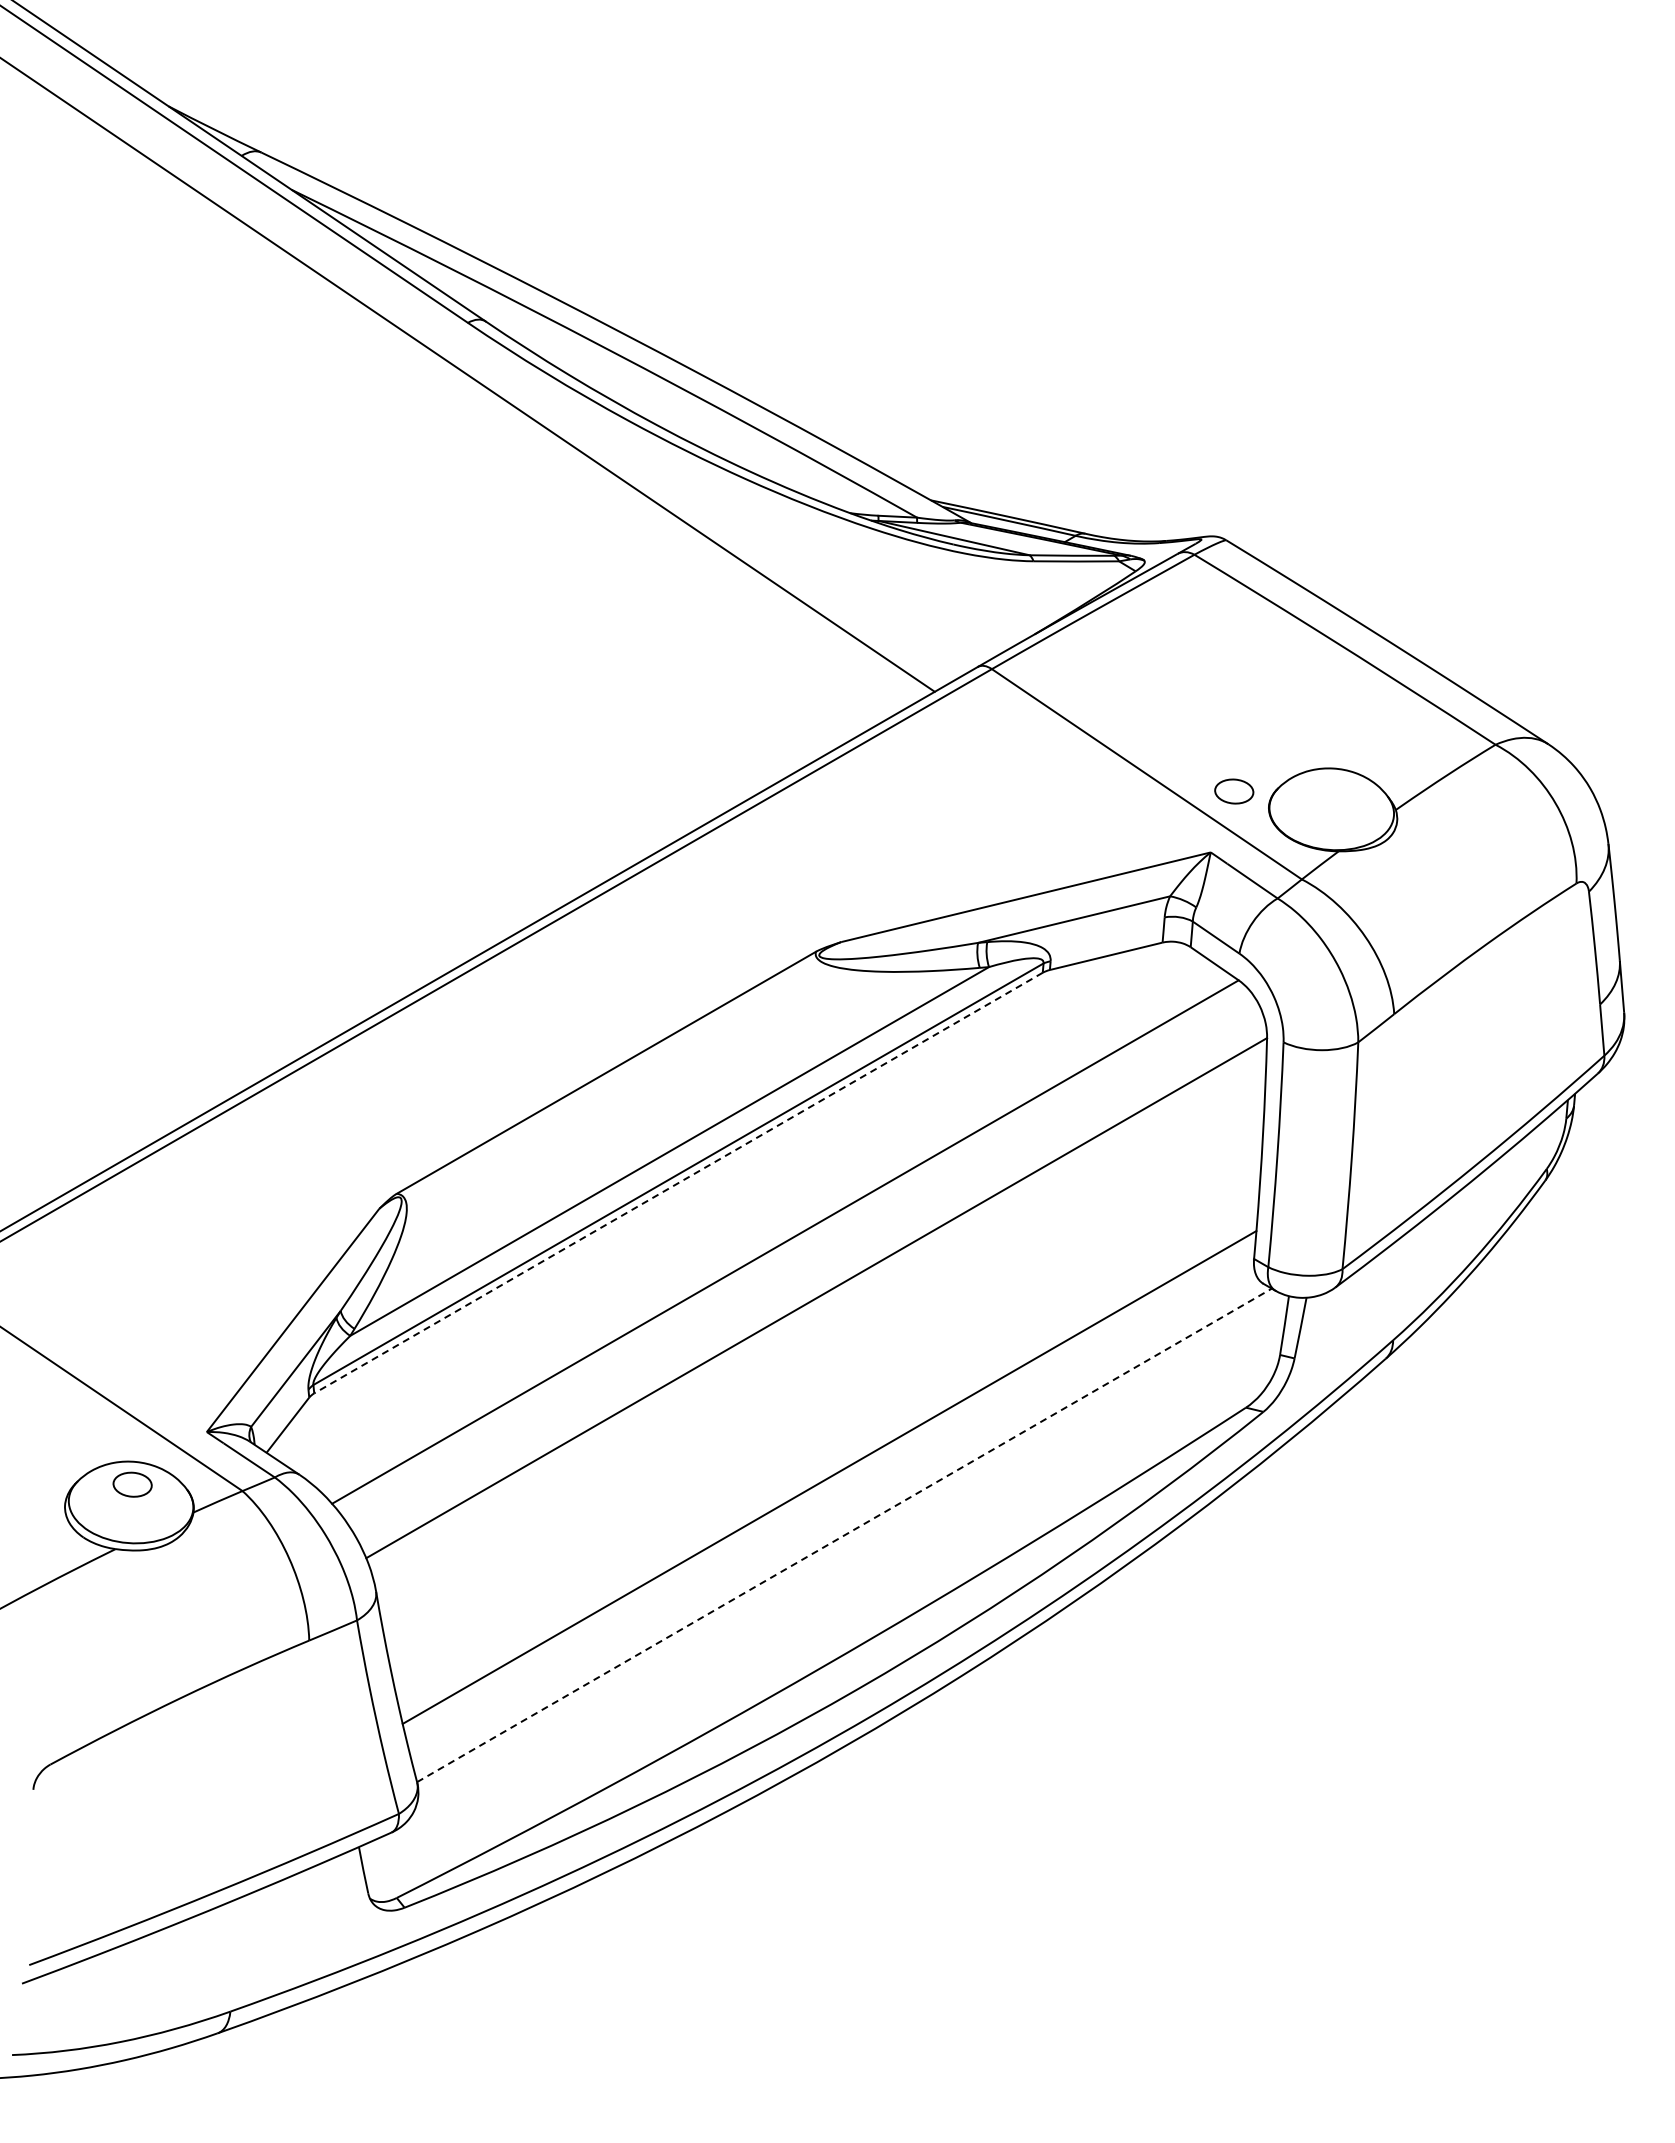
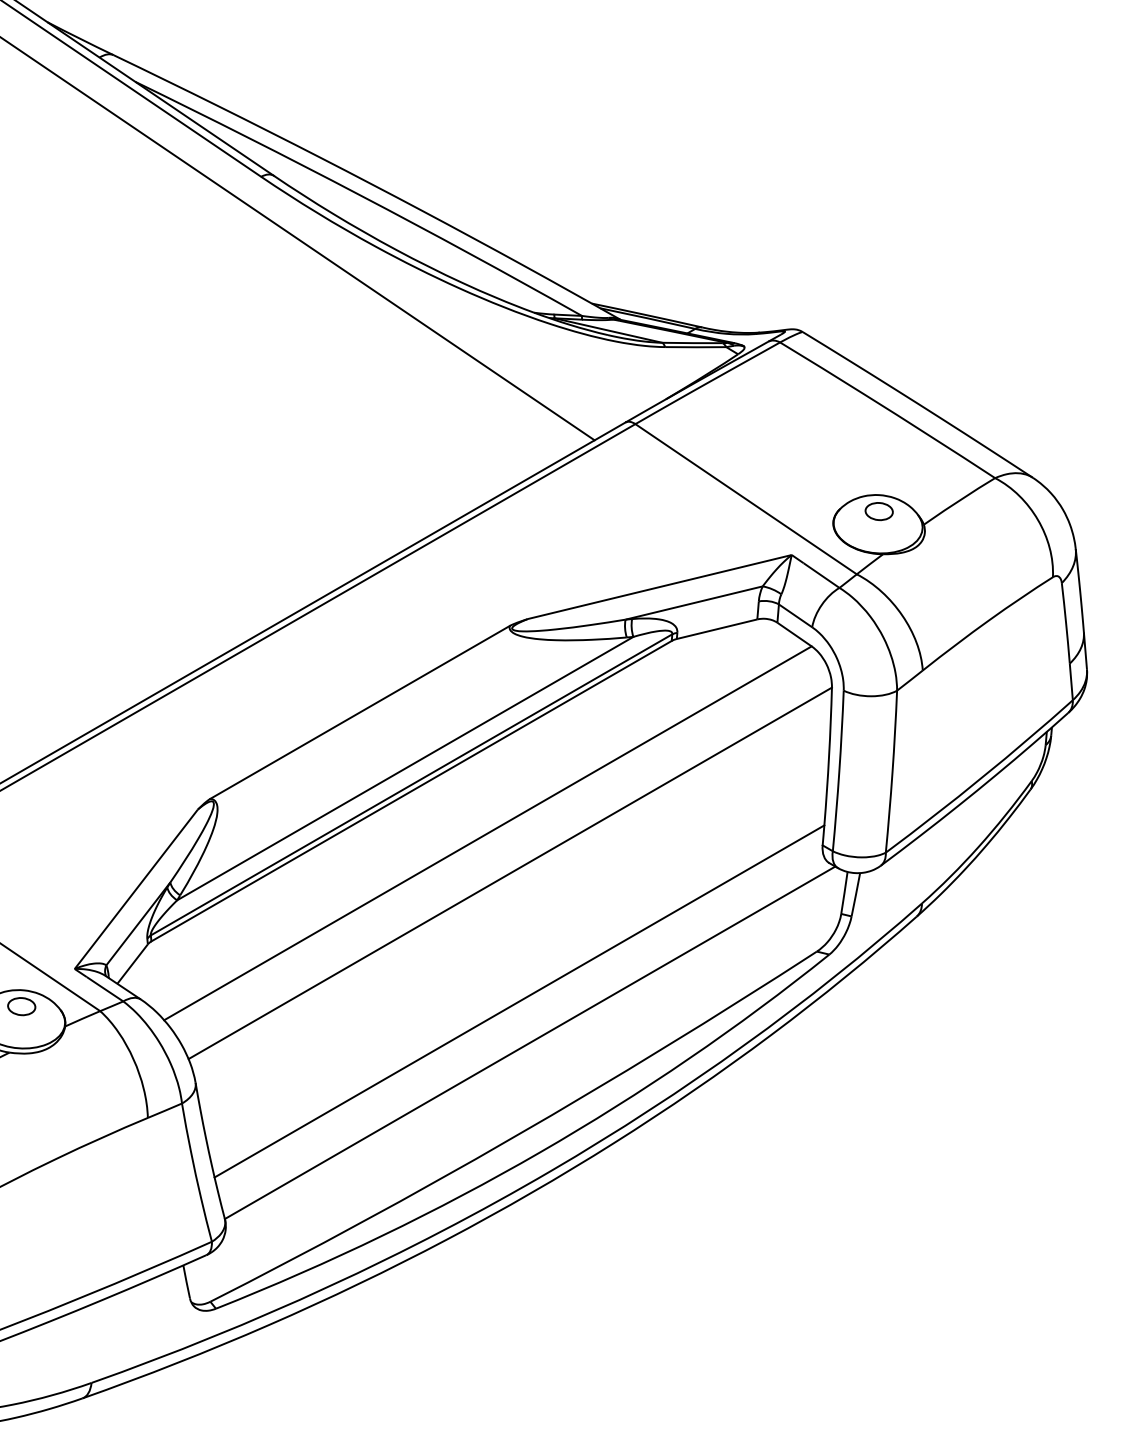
part: (1234, 791) -> (879, 511), moved
line: (678, 1183) -> (411, 791), dashed -> solid
line: (844, 1535) -> (530, 1042), dashed -> solid

